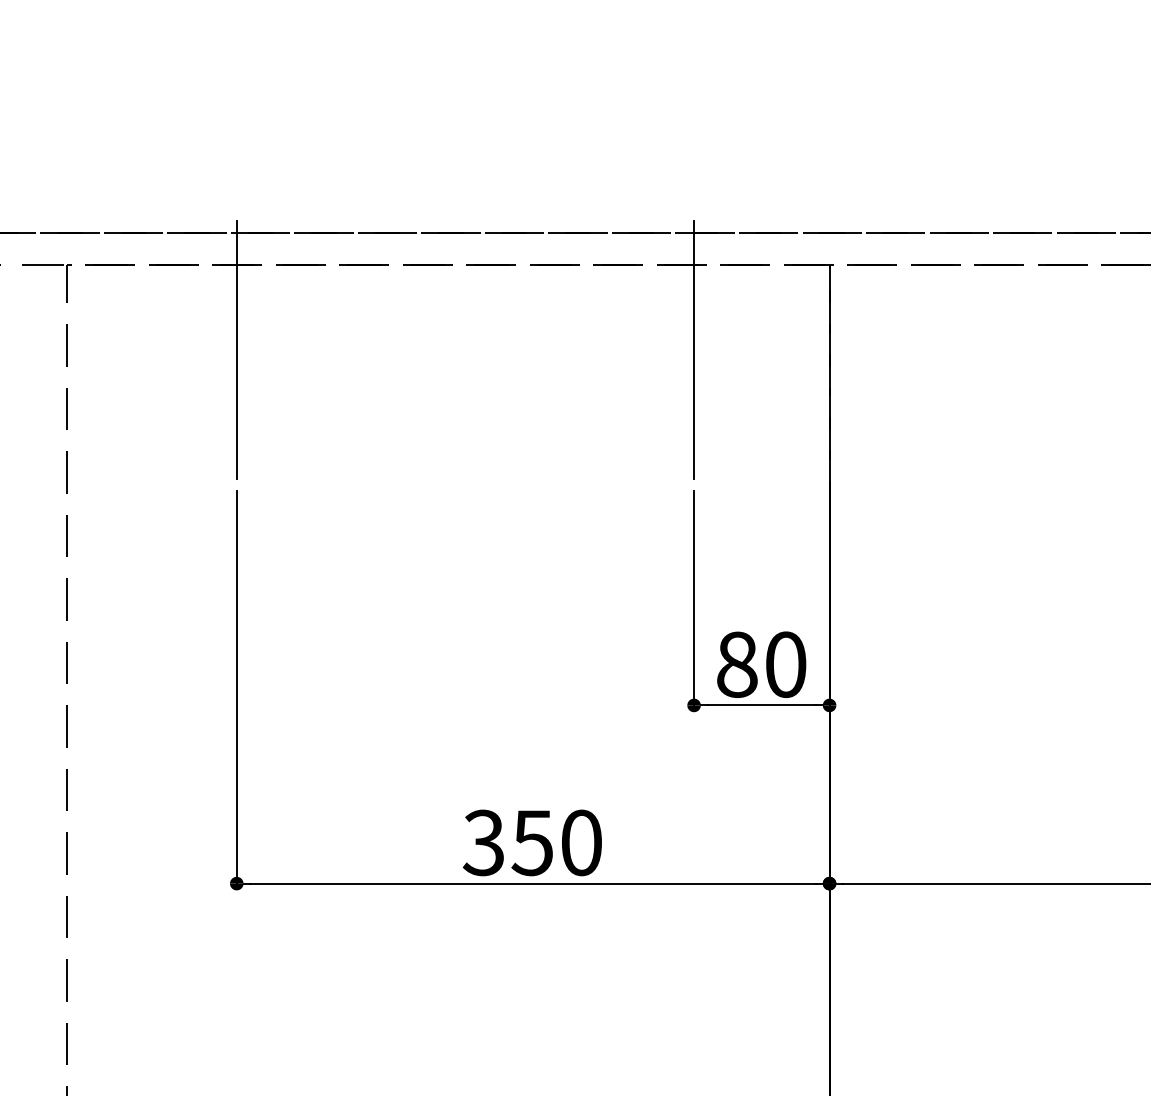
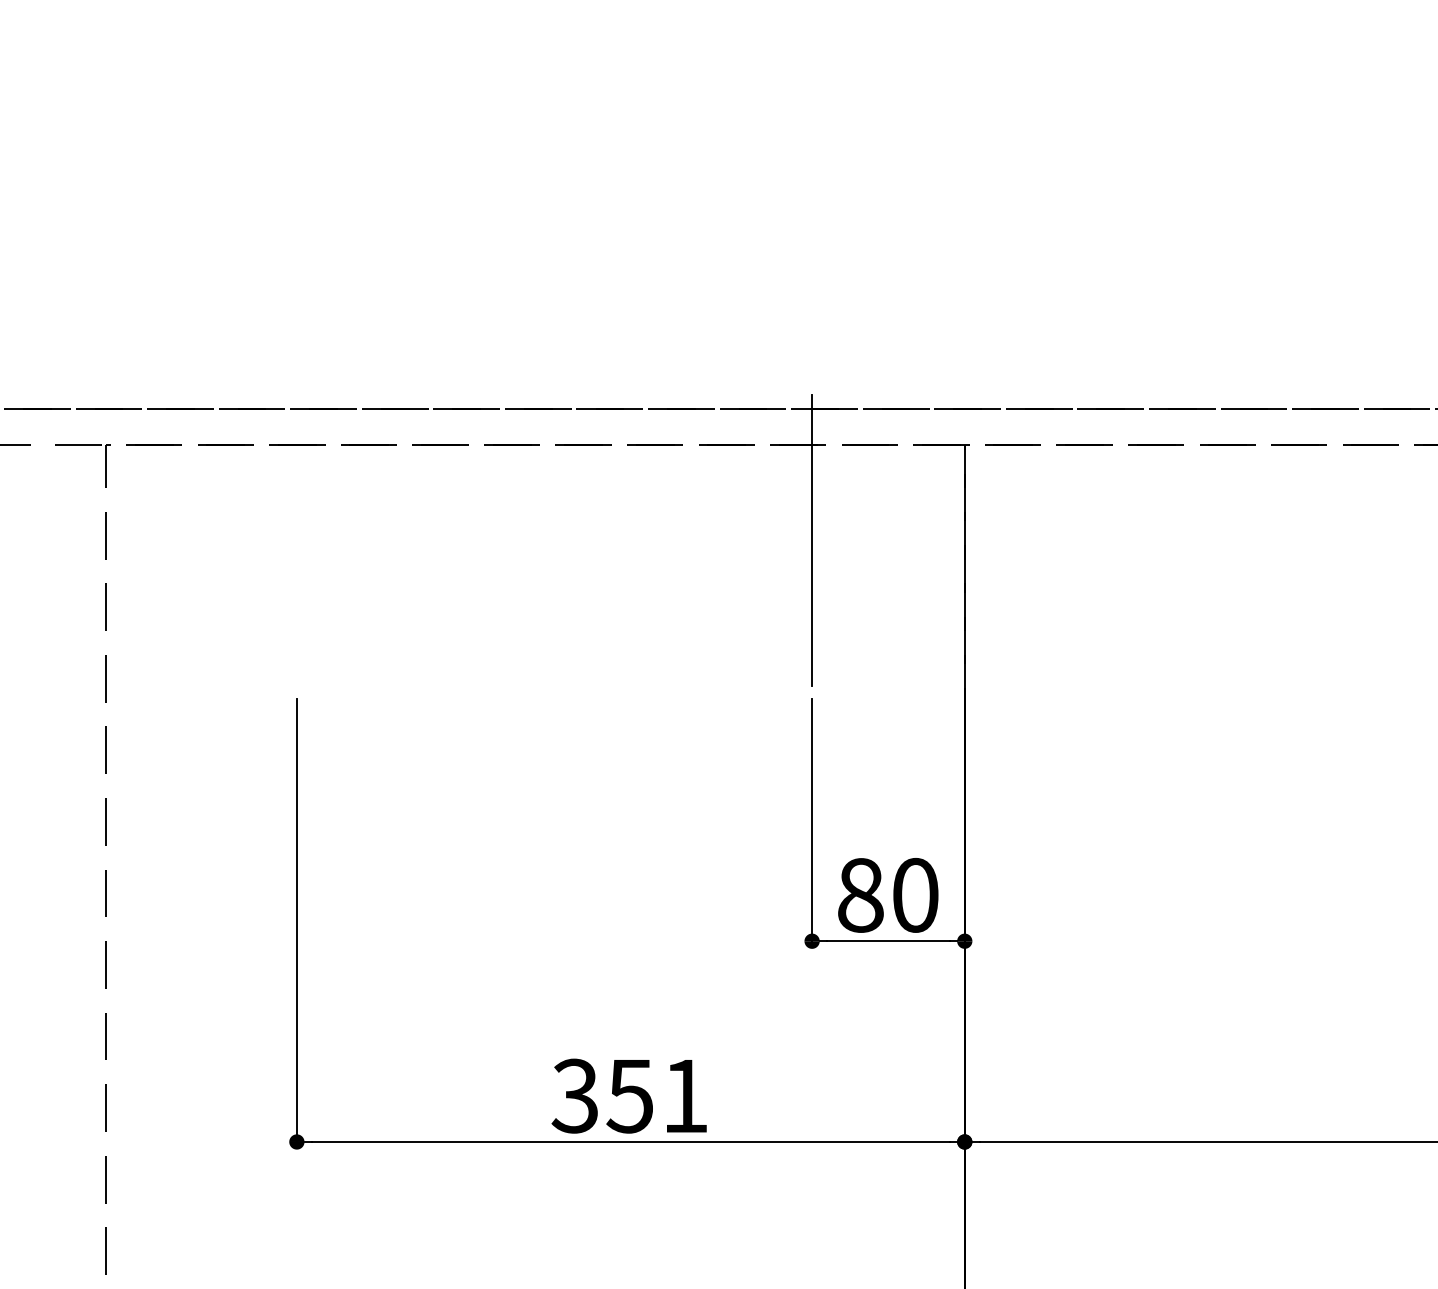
line: (236, 349) -> (296, 540), removed
text: (581, 842) -> (685, 1095), 350 -> 351

